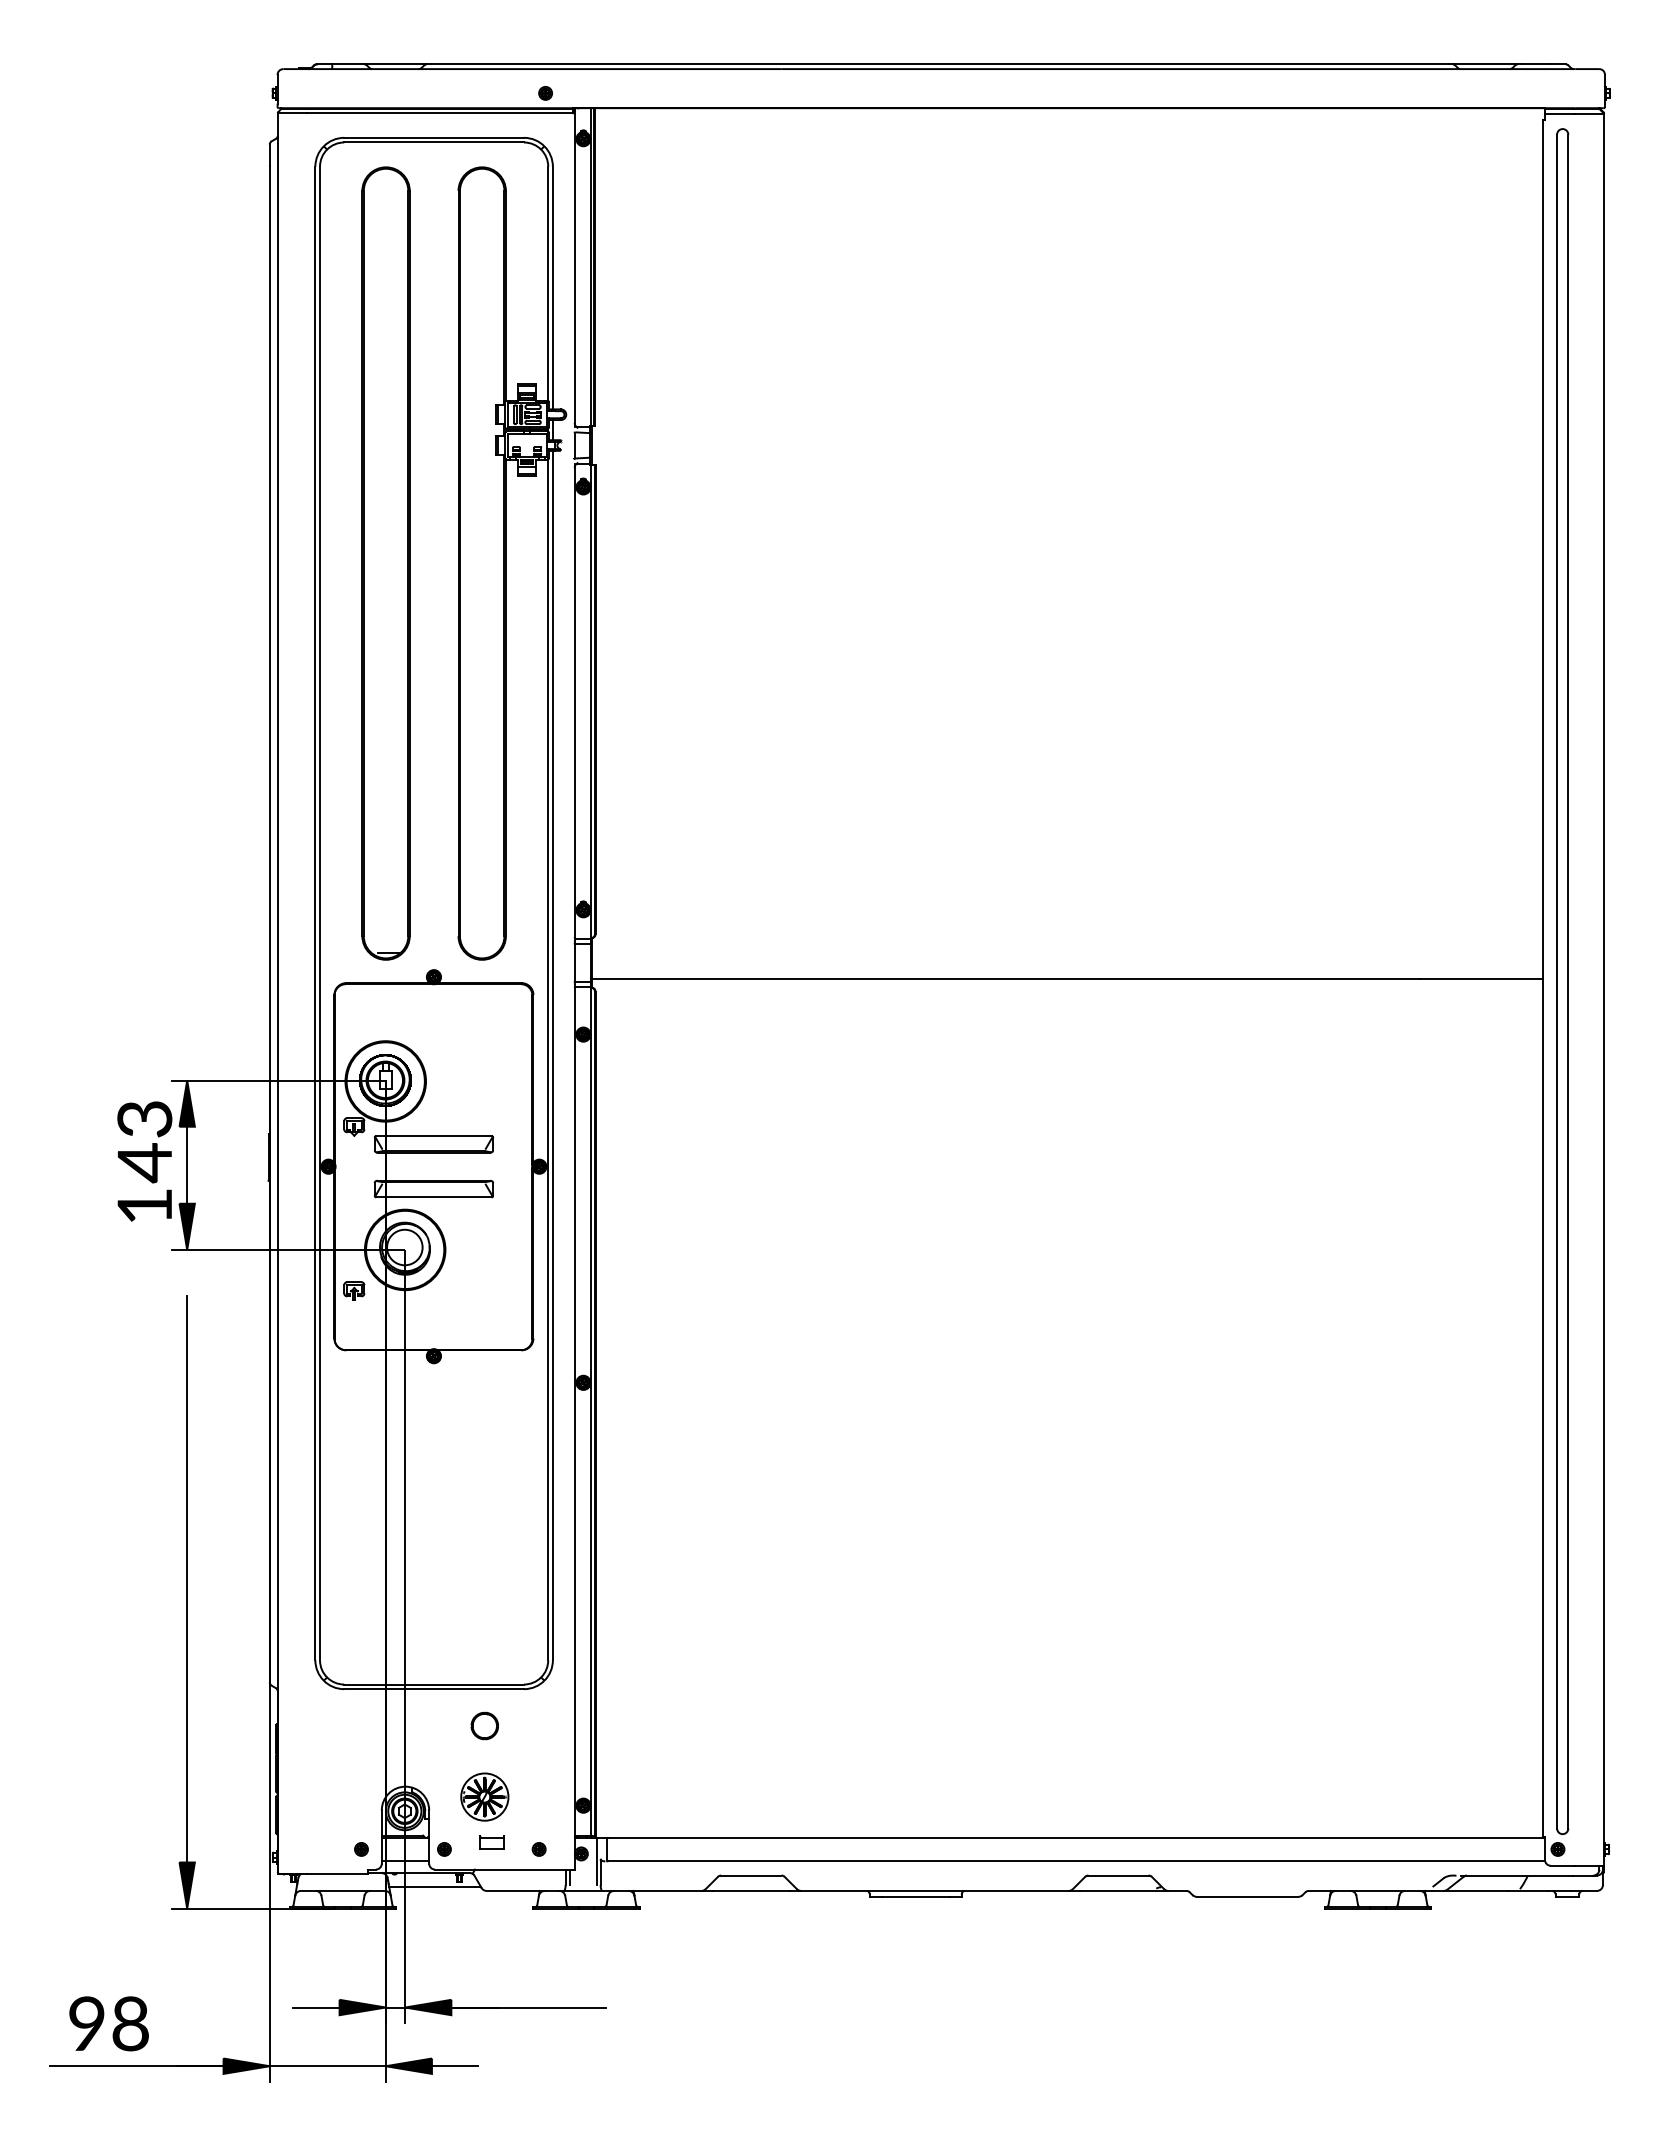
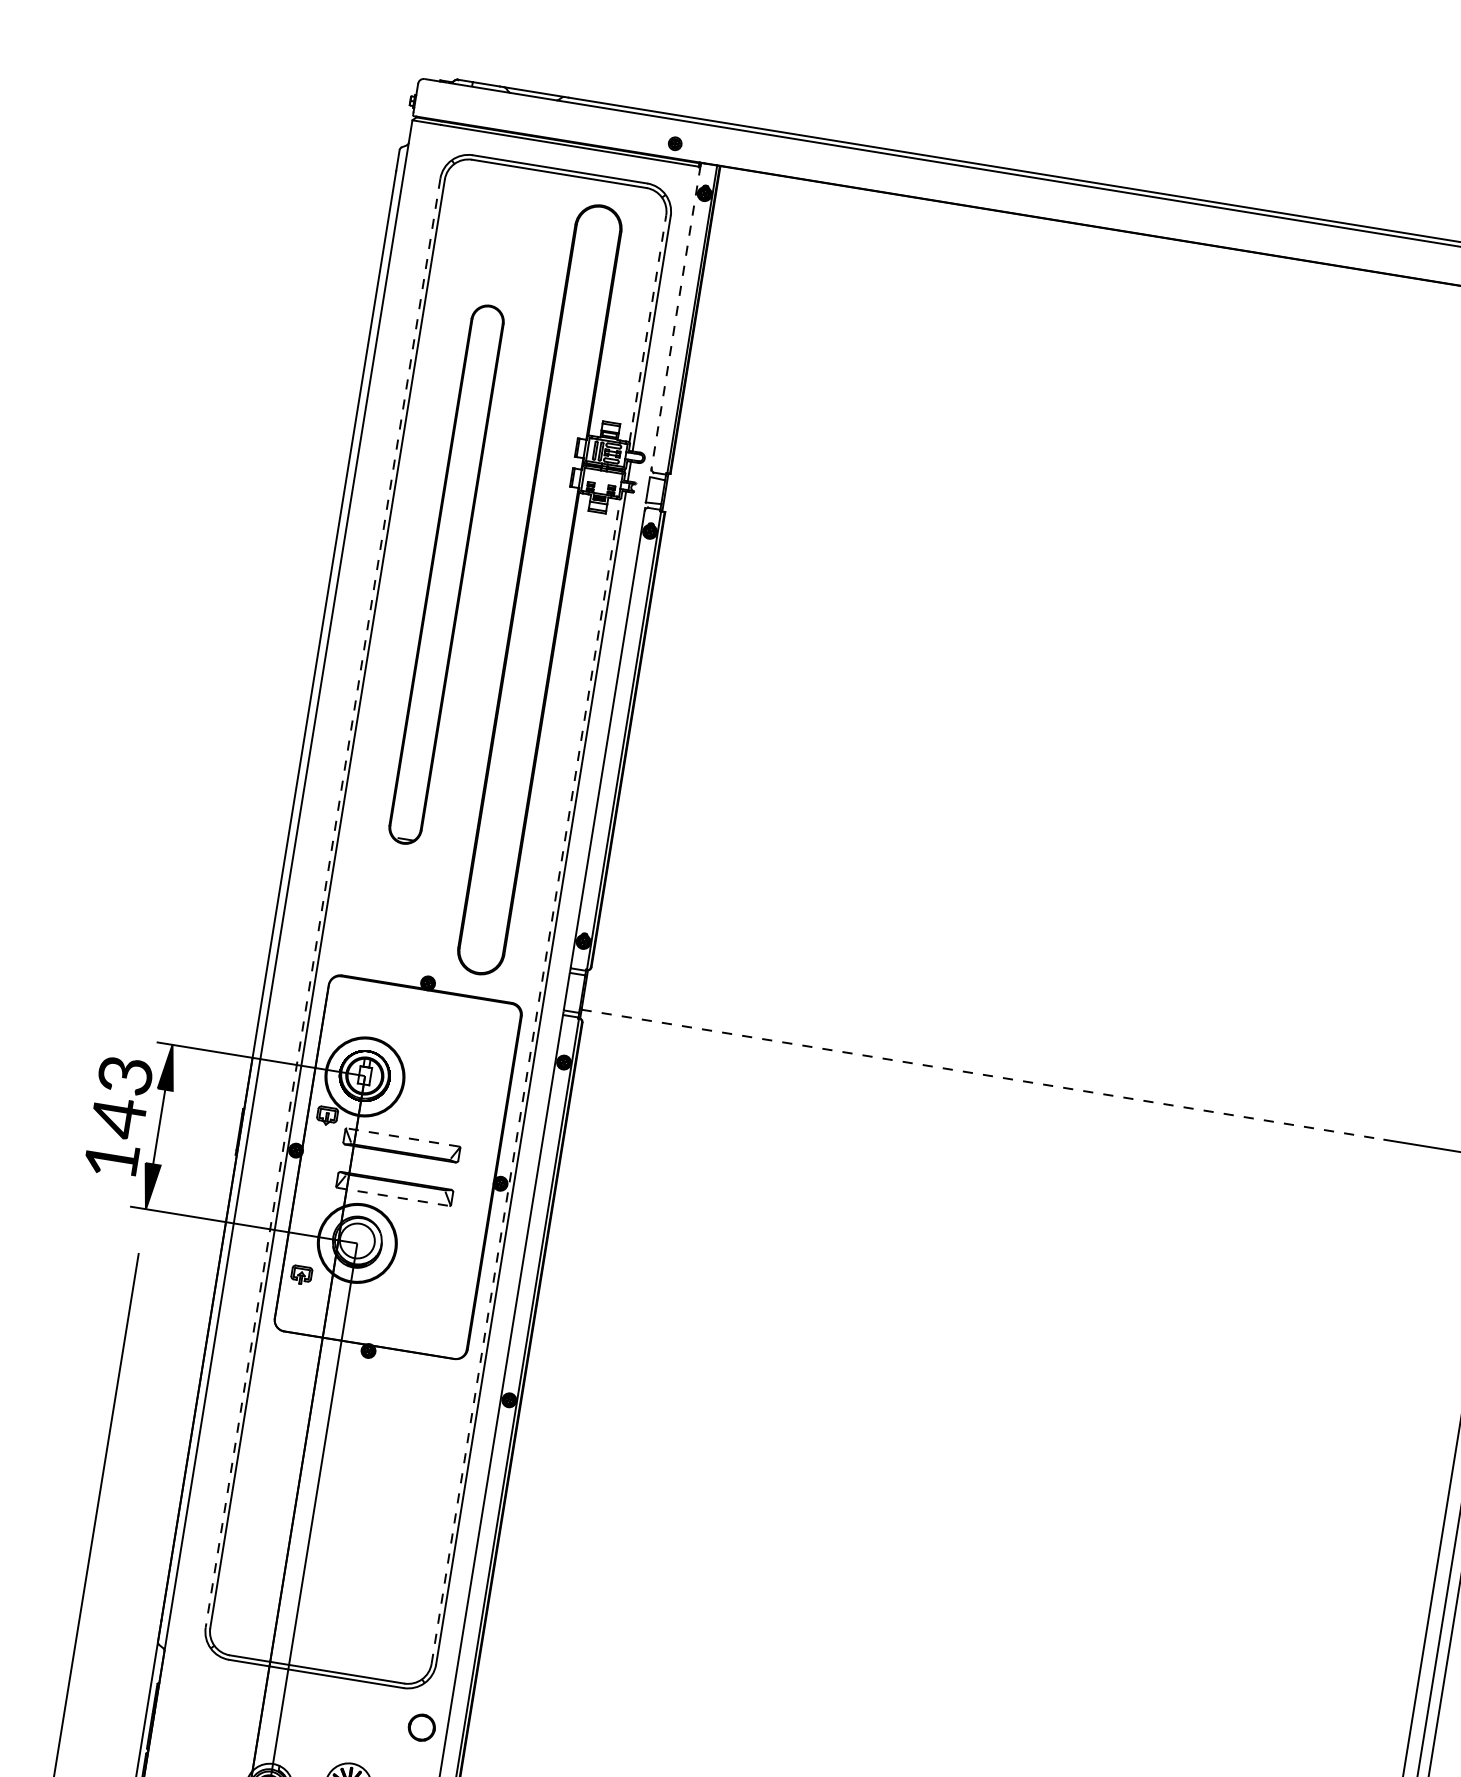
line: (574, 268) -> (675, 318), solid -> dashed
line: (548, 283) -> (648, 328), solid -> dashed
part: (385, 563) -> (446, 574), size x0.7
line: (315, 913) -> (323, 903), solid -> dashed
line: (1006, 978) -> (983, 1074), solid -> dashed
line: (548, 1059) -> (526, 1081), solid -> dashed
line: (433, 1136) -> (402, 1137), solid -> dashed
line: (433, 1197) -> (393, 1197), solid -> dashed
part: (484, 1725) -> (421, 1727), moved

